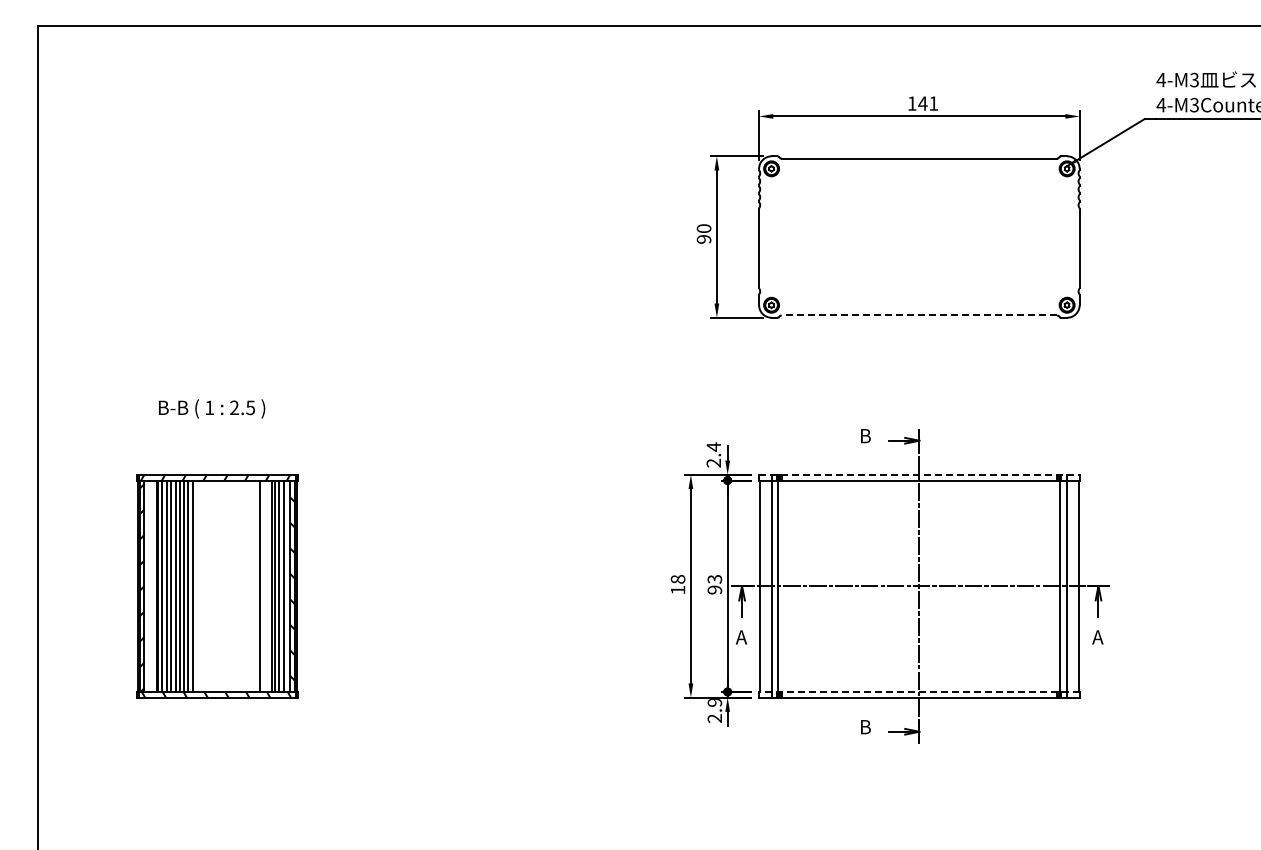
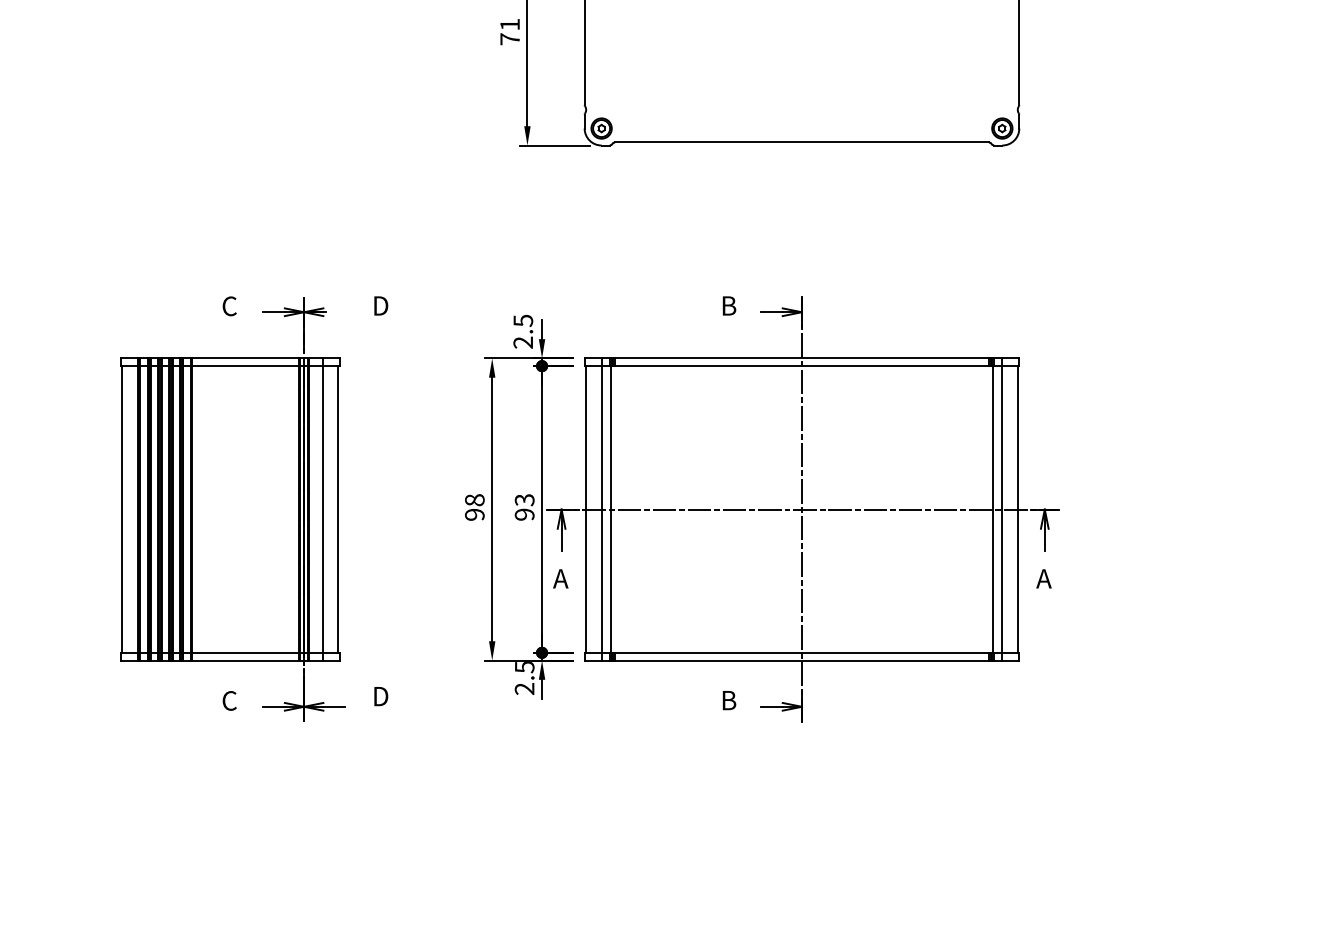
text: (703, 233) -> (509, 31), 90 -> 71
line: (919, 315) -> (802, 142), dashed -> solid
text: (713, 446) -> (522, 320), 2.4 -> 2.5
line: (919, 474) -> (802, 358), dashed -> solid
part: (515, 585) -> (254, 508), added
text: (677, 589) -> (474, 513), 18 -> 98
line: (918, 691) -> (800, 652), dashed -> solid
text: (714, 702) -> (524, 667), 2.9 -> 2.5

